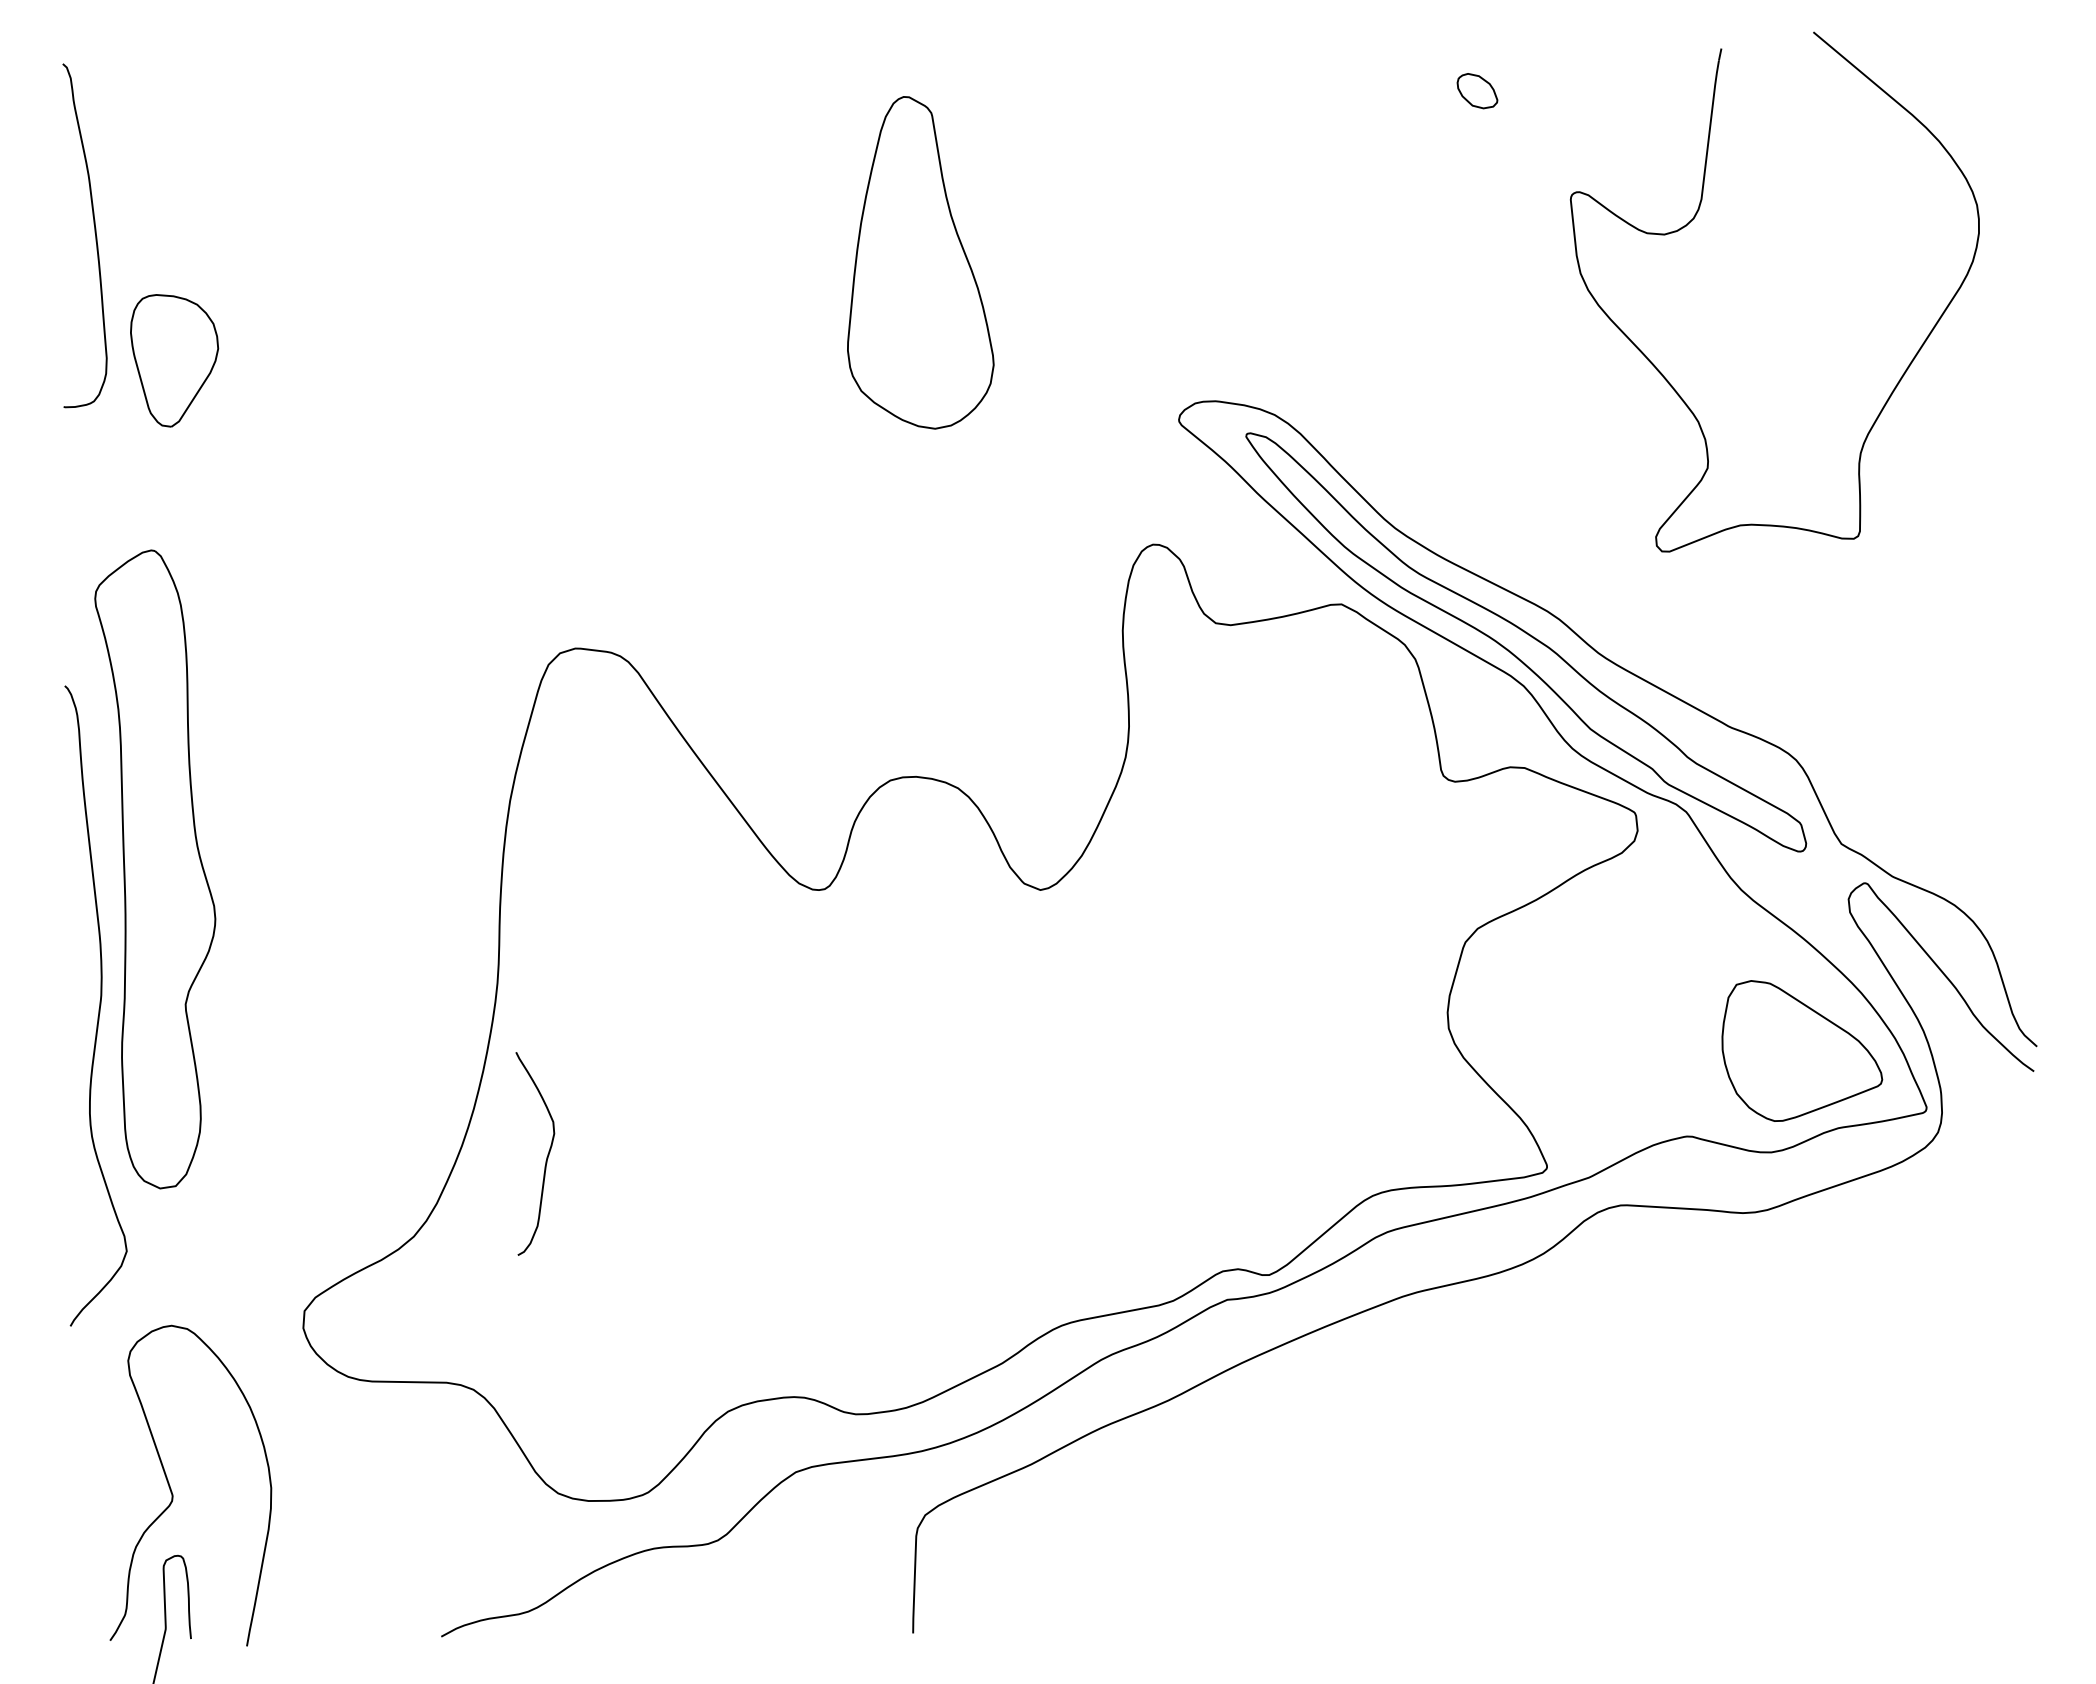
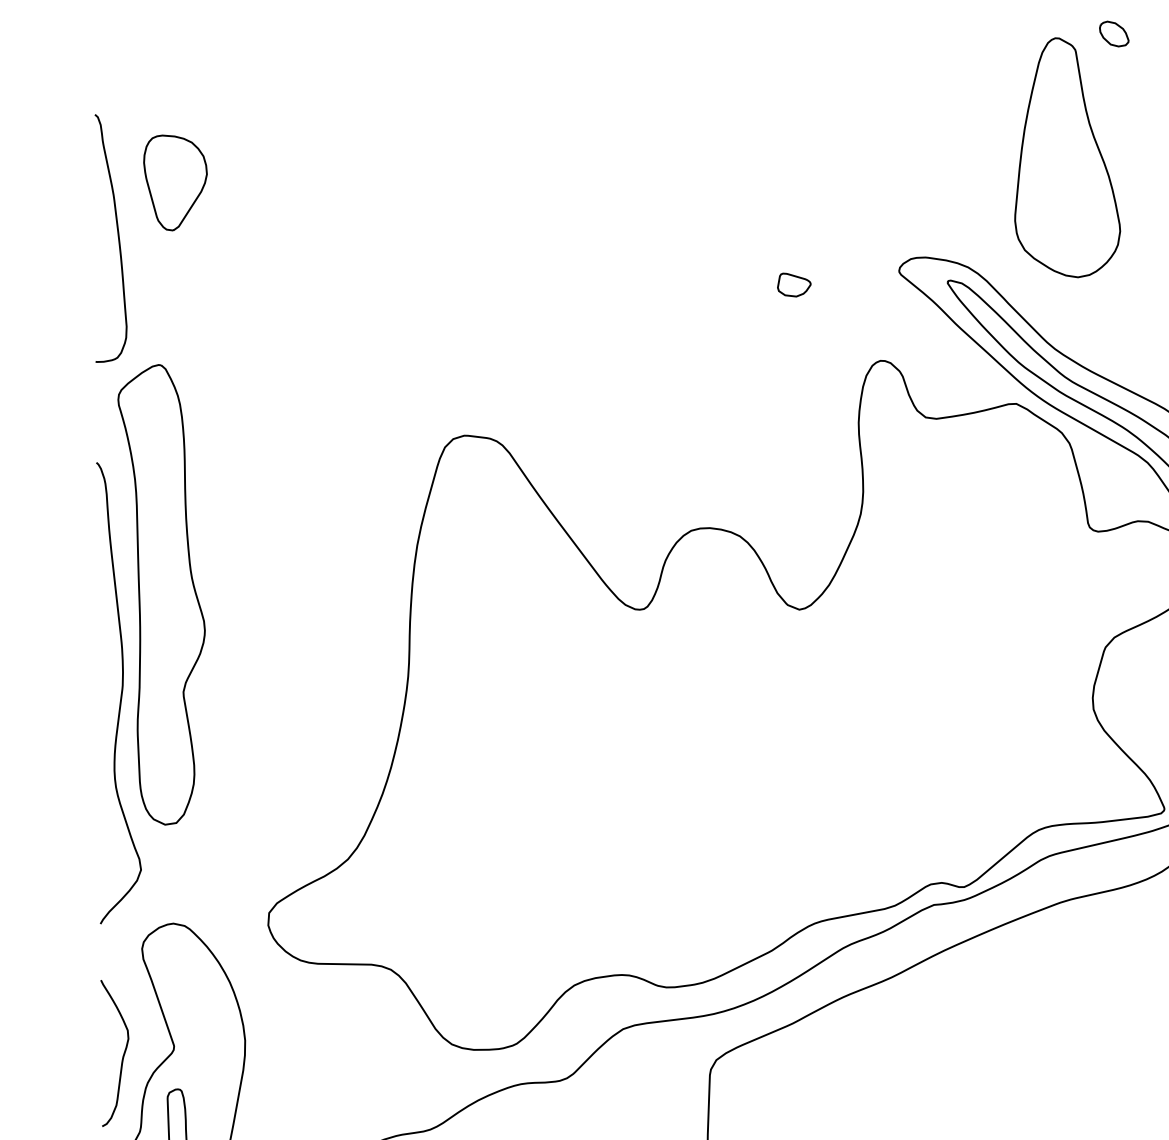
curve: (94, 233) -> (117, 236), moved
part: (920, 262) -> (1067, 157), moved
part: (174, 360) -> (175, 182), moved
part: (1032, 439) -> (793, 285), added
curve: (546, 1157) -> (122, 1056), moved

